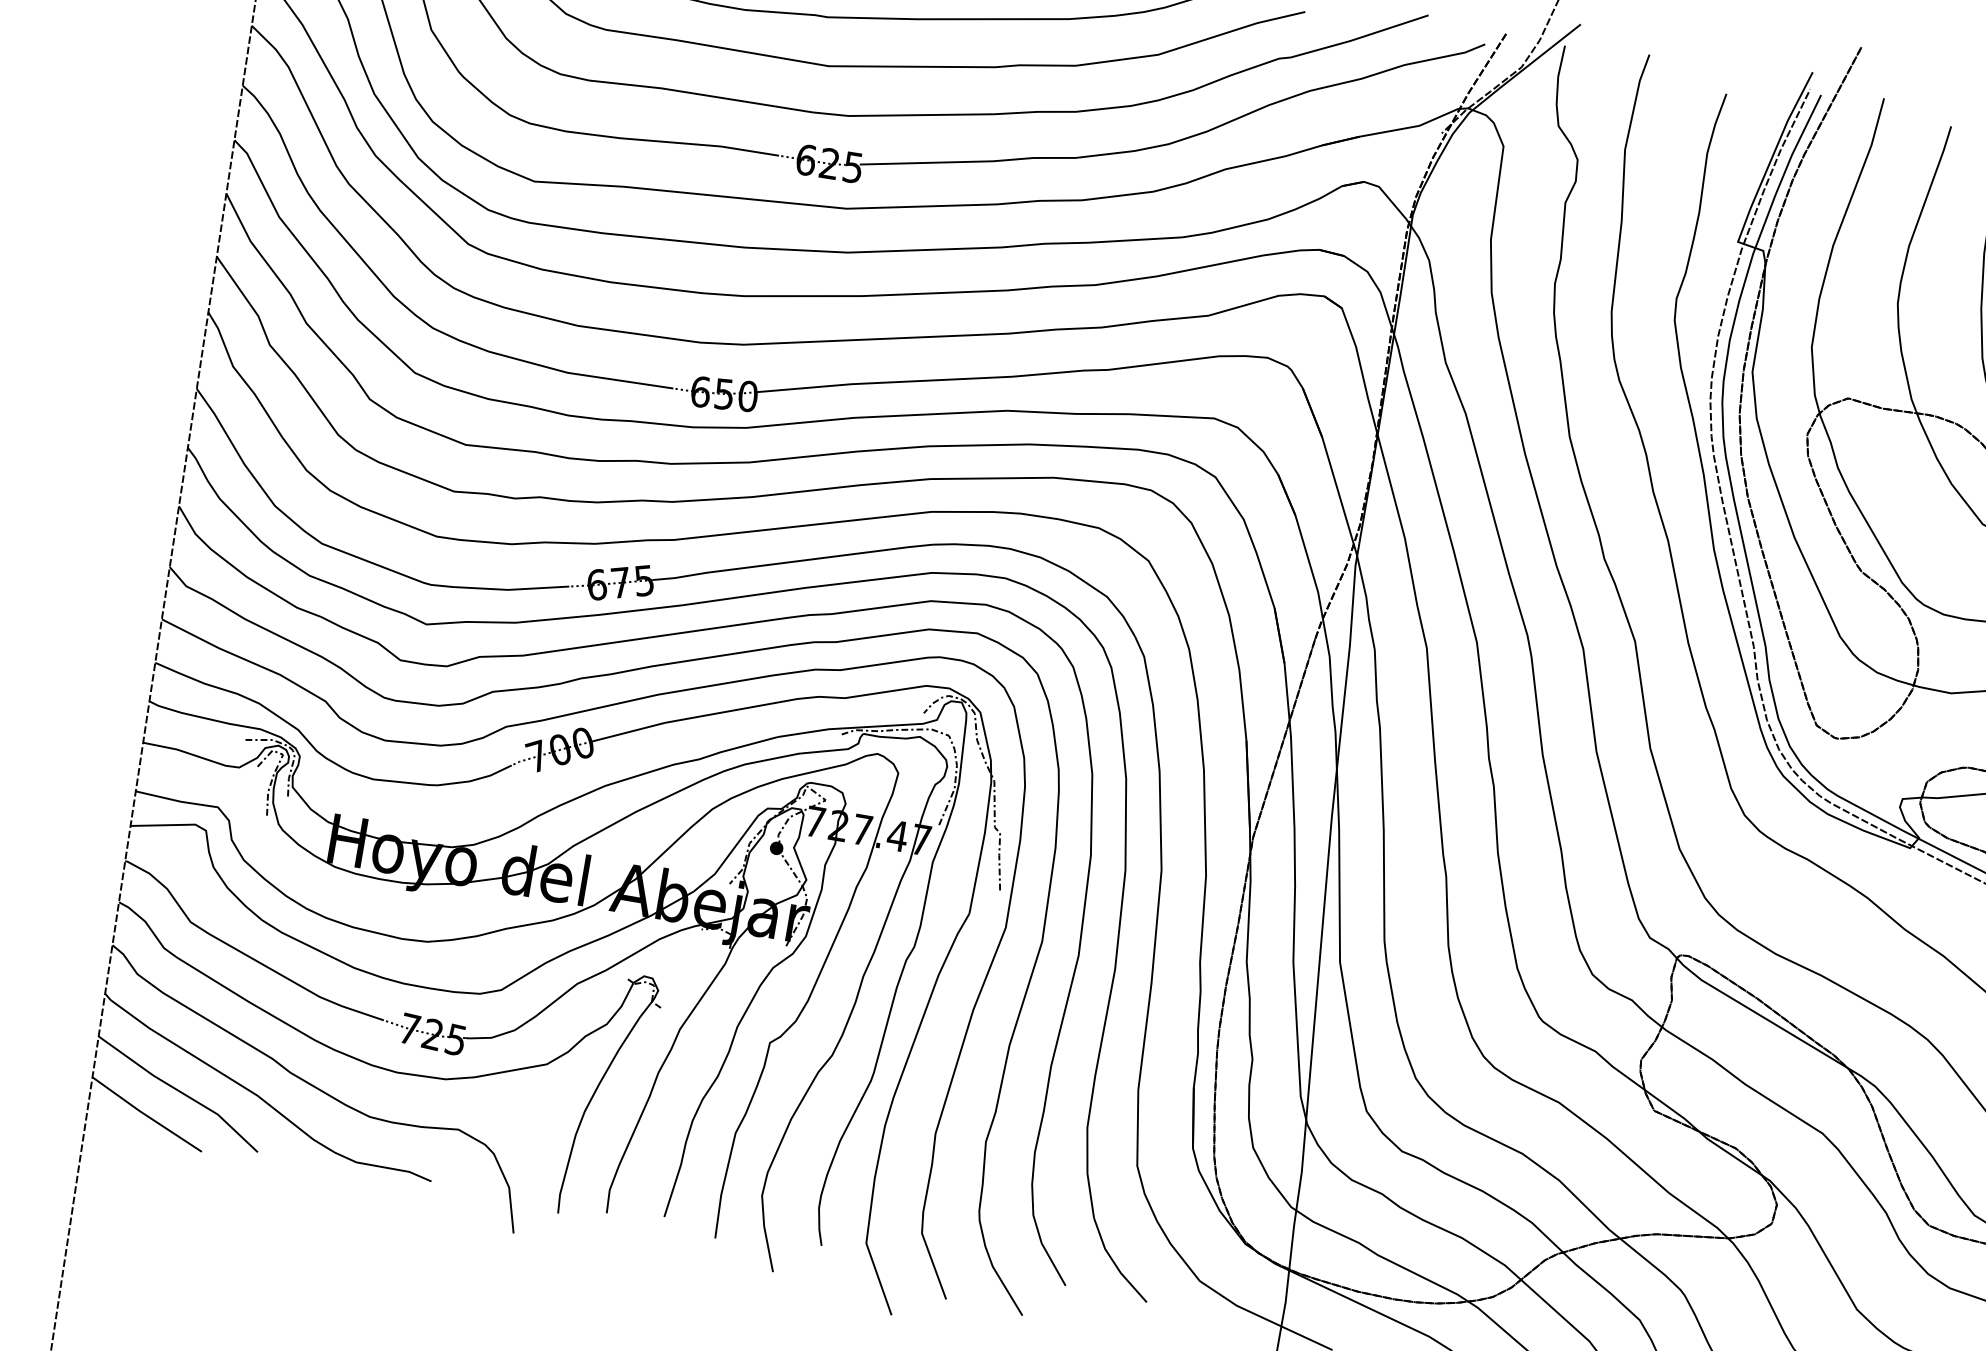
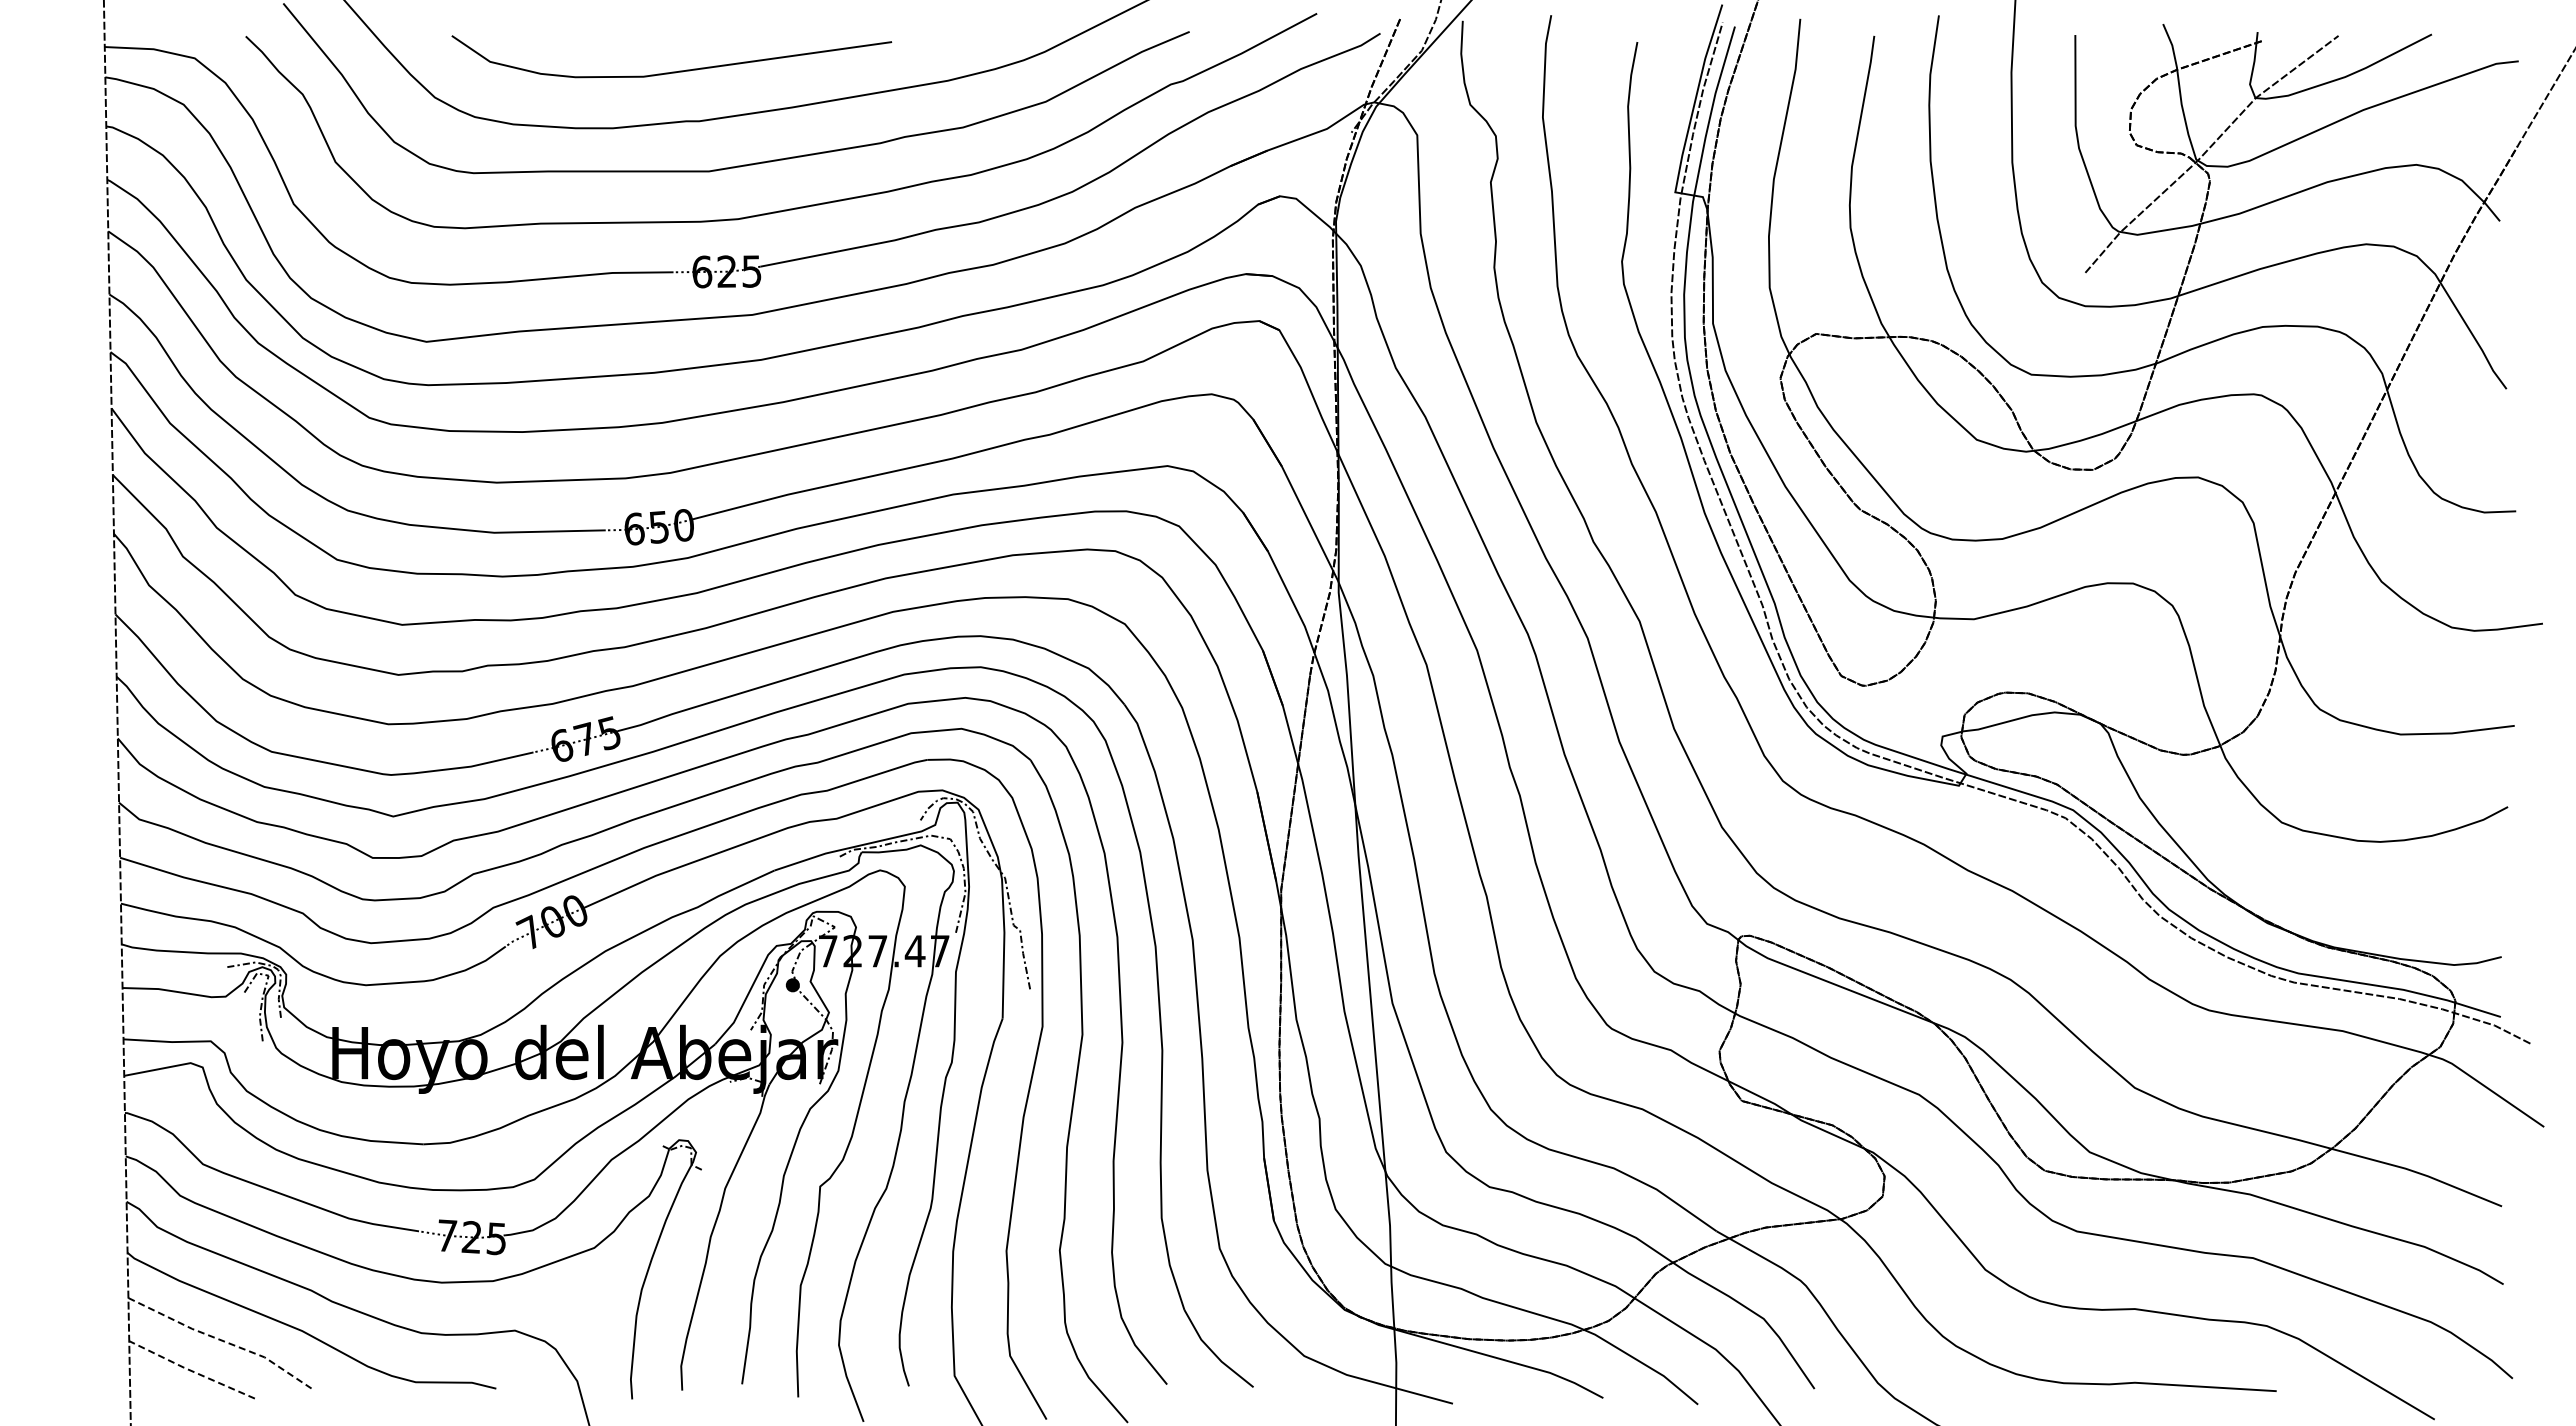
line: (180, 1091) -> (222, 1340), solid -> dashed
line: (145, 1114) -> (190, 1370), solid -> dashed

